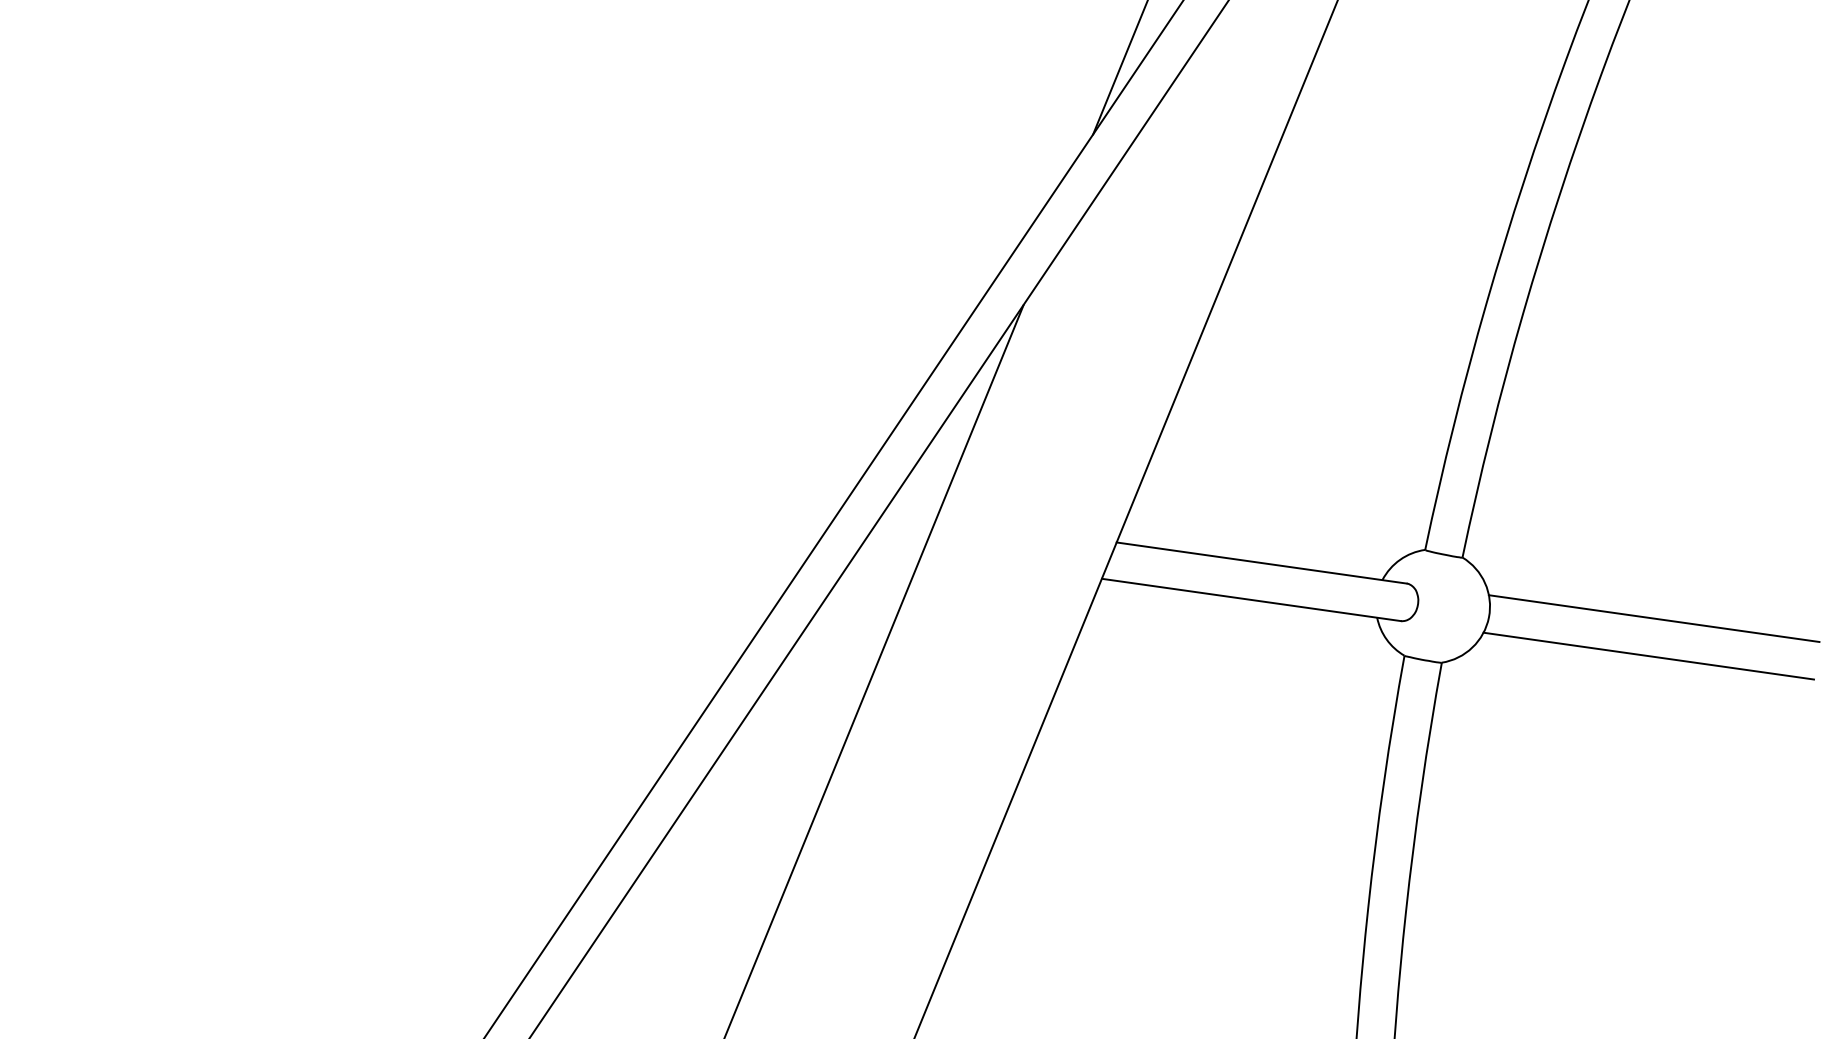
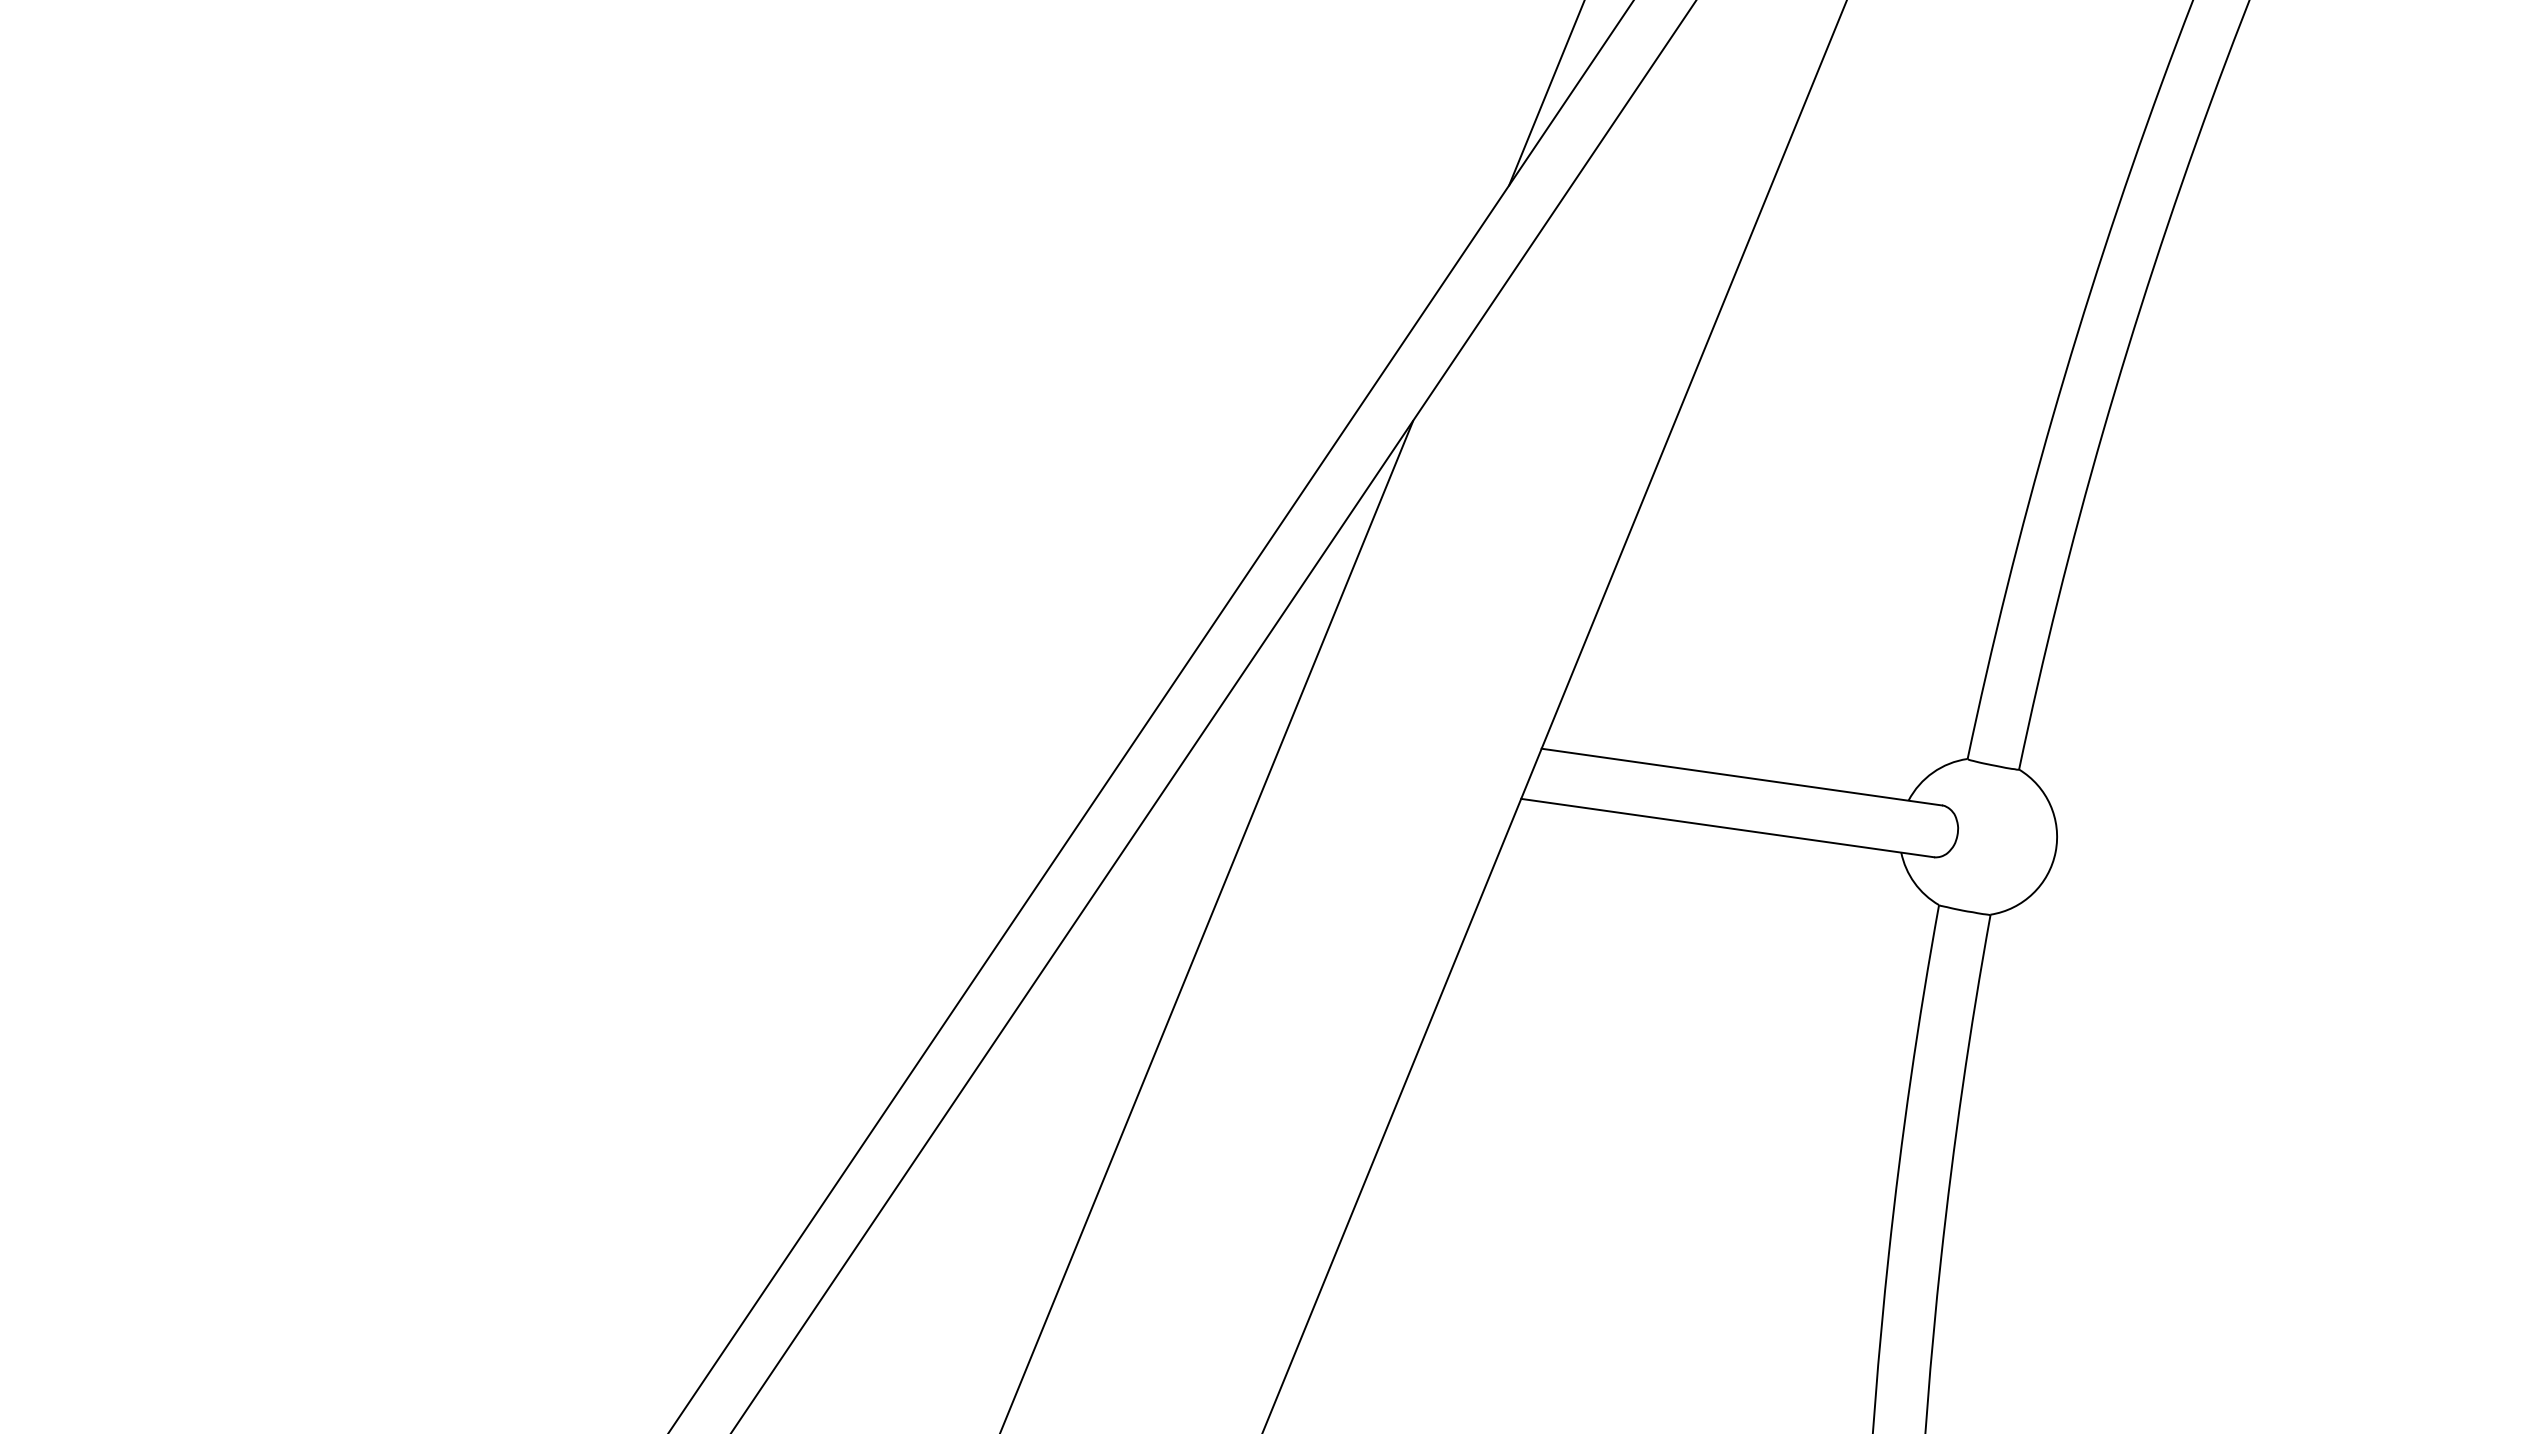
line: (1654, 618) -> (2283, 853), removed
line: (1648, 656) -> (2276, 905), removed

